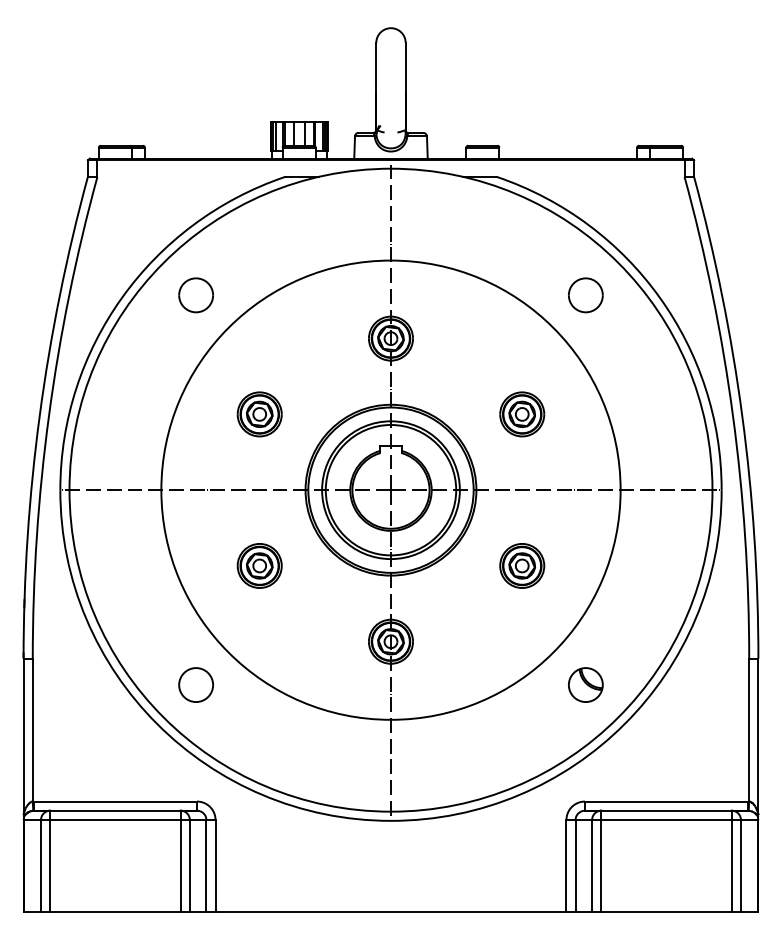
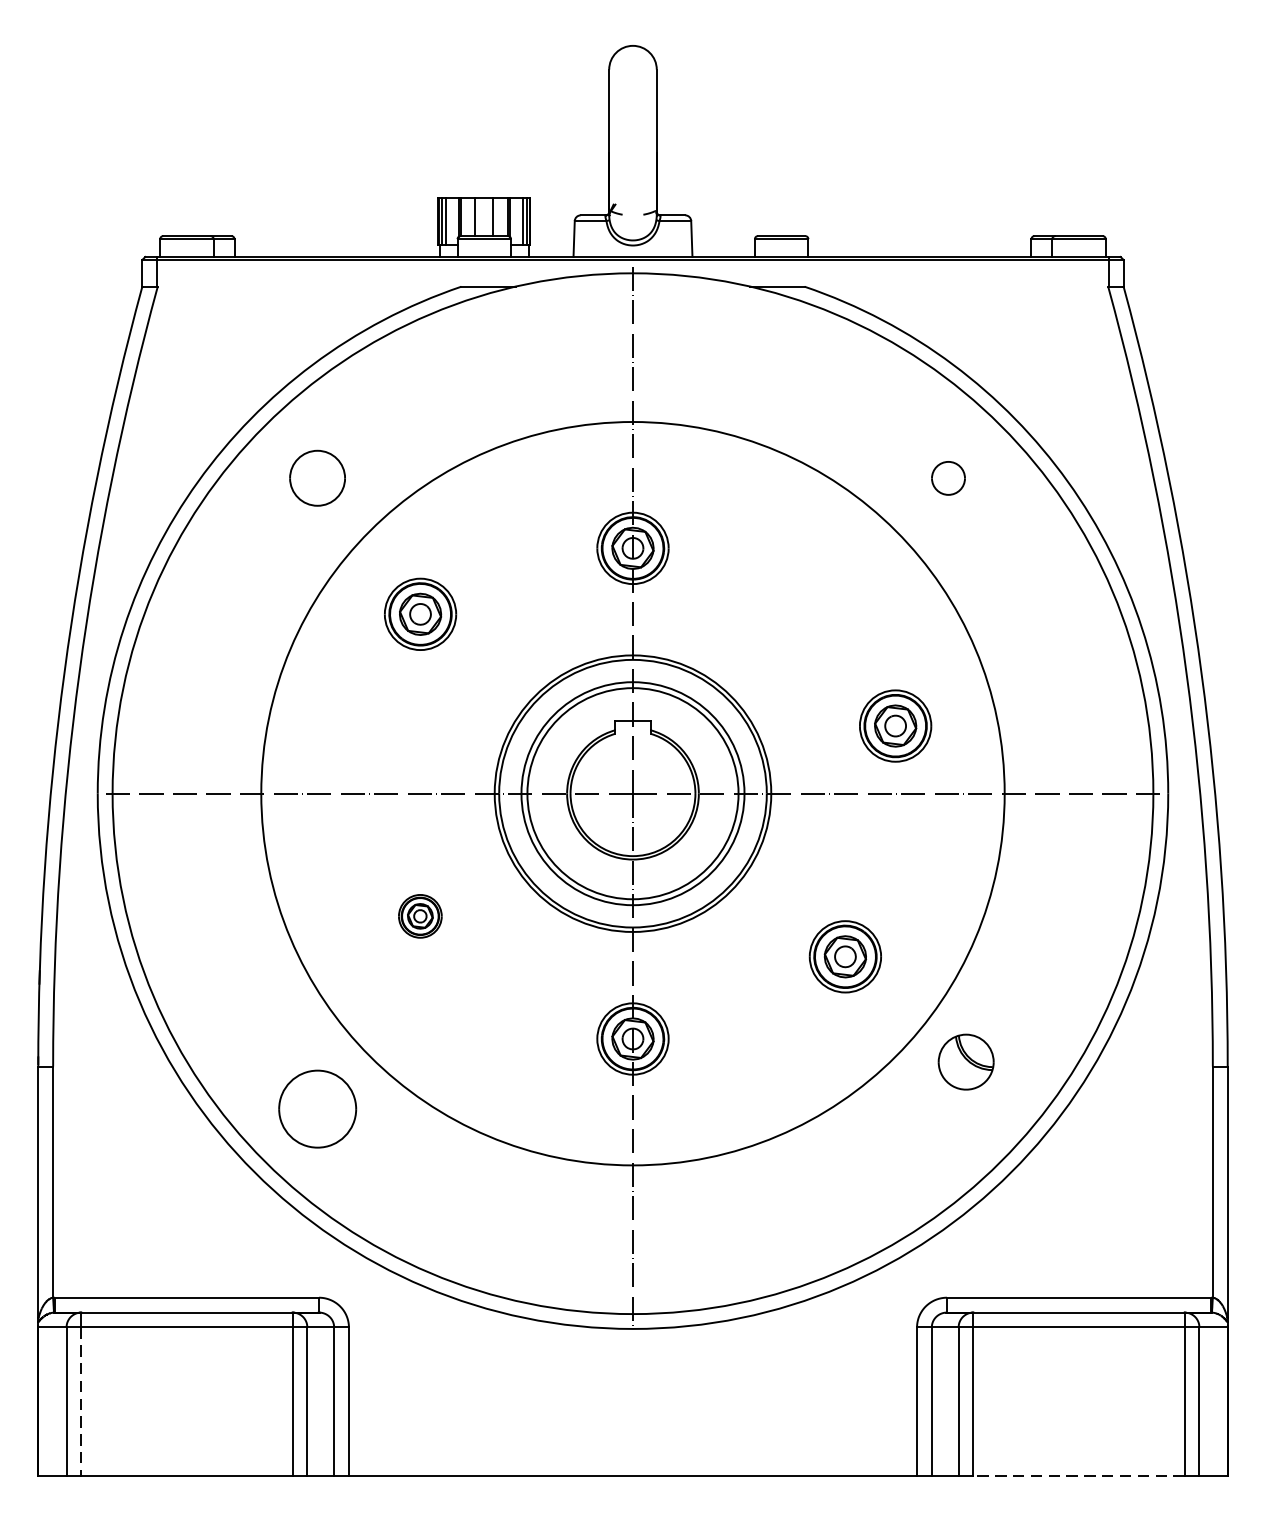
part: (585, 295) -> (947, 478), size x0.6
part: (259, 414) -> (420, 614), moved
part: (522, 414) -> (896, 726), moved
part: (259, 565) -> (420, 915), size x0.6
part: (522, 565) -> (845, 956), moved
part: (195, 684) -> (316, 1108), size x1.4
part: (585, 684) -> (965, 1061), moved
line: (50, 865) -> (81, 1401), solid -> dashed
line: (666, 911) -> (1078, 1475), solid -> dashed

